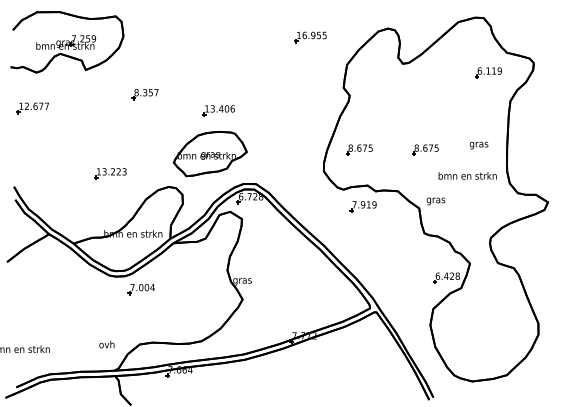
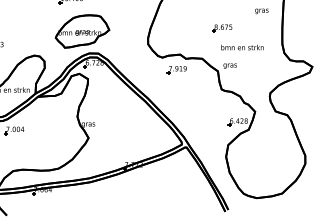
text: (478, 145) -> (261, 11), moved
part: (359, 149) -> (174, 28), removed
part: (210, 154) -> (82, 31), moved
text: (467, 175) -> (242, 47), moved

